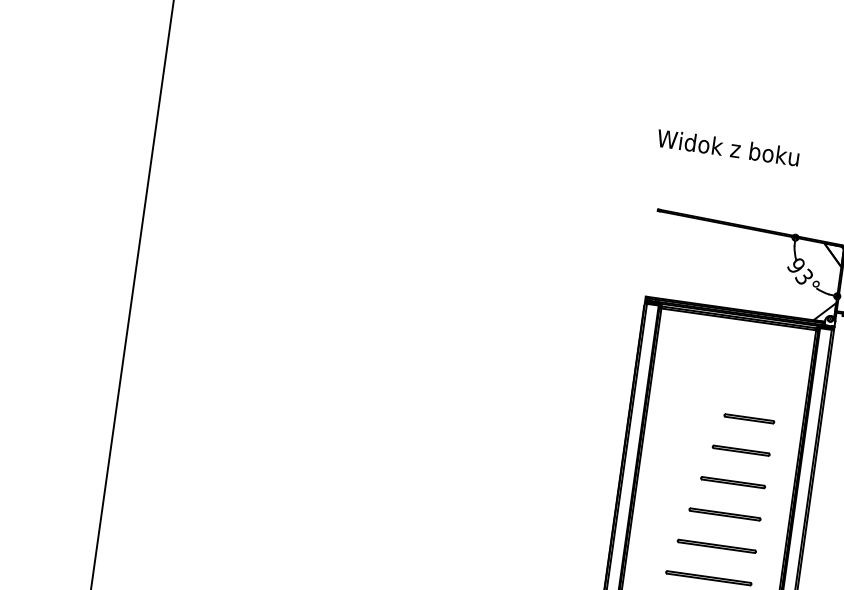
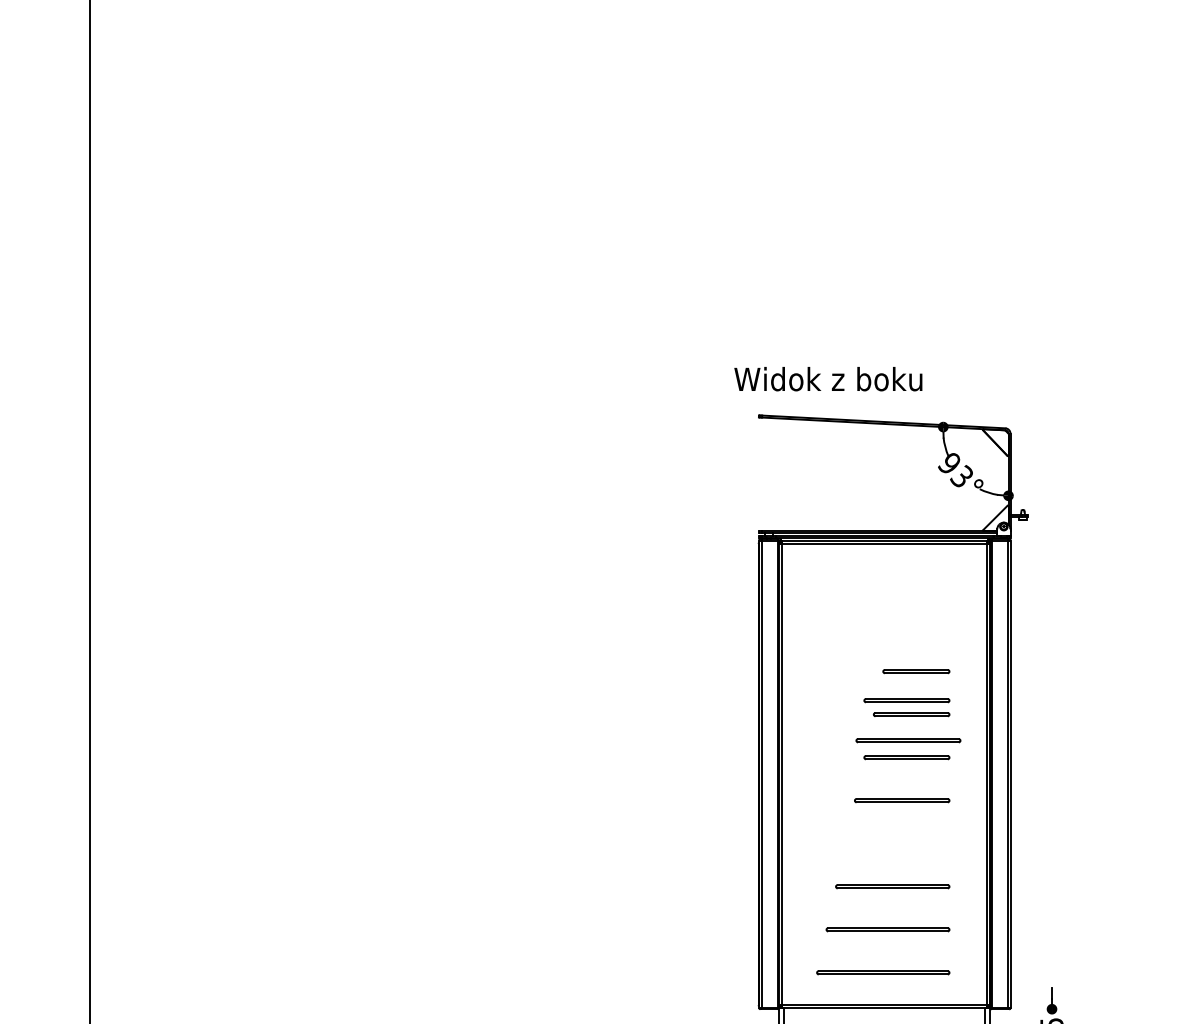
text: (728, 148) -> (828, 379), moved
part: (738, 439) -> (906, 700), added
part: (716, 546) -> (908, 740), moved

